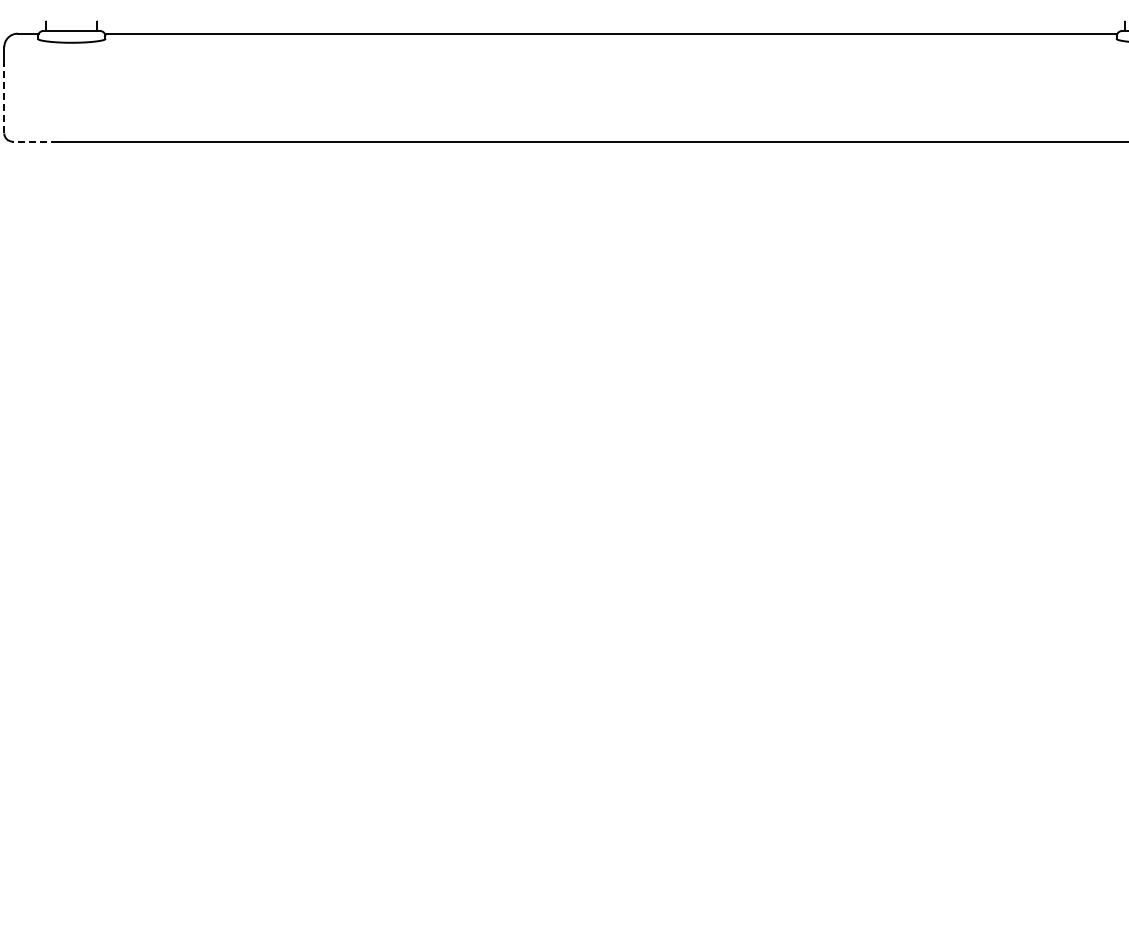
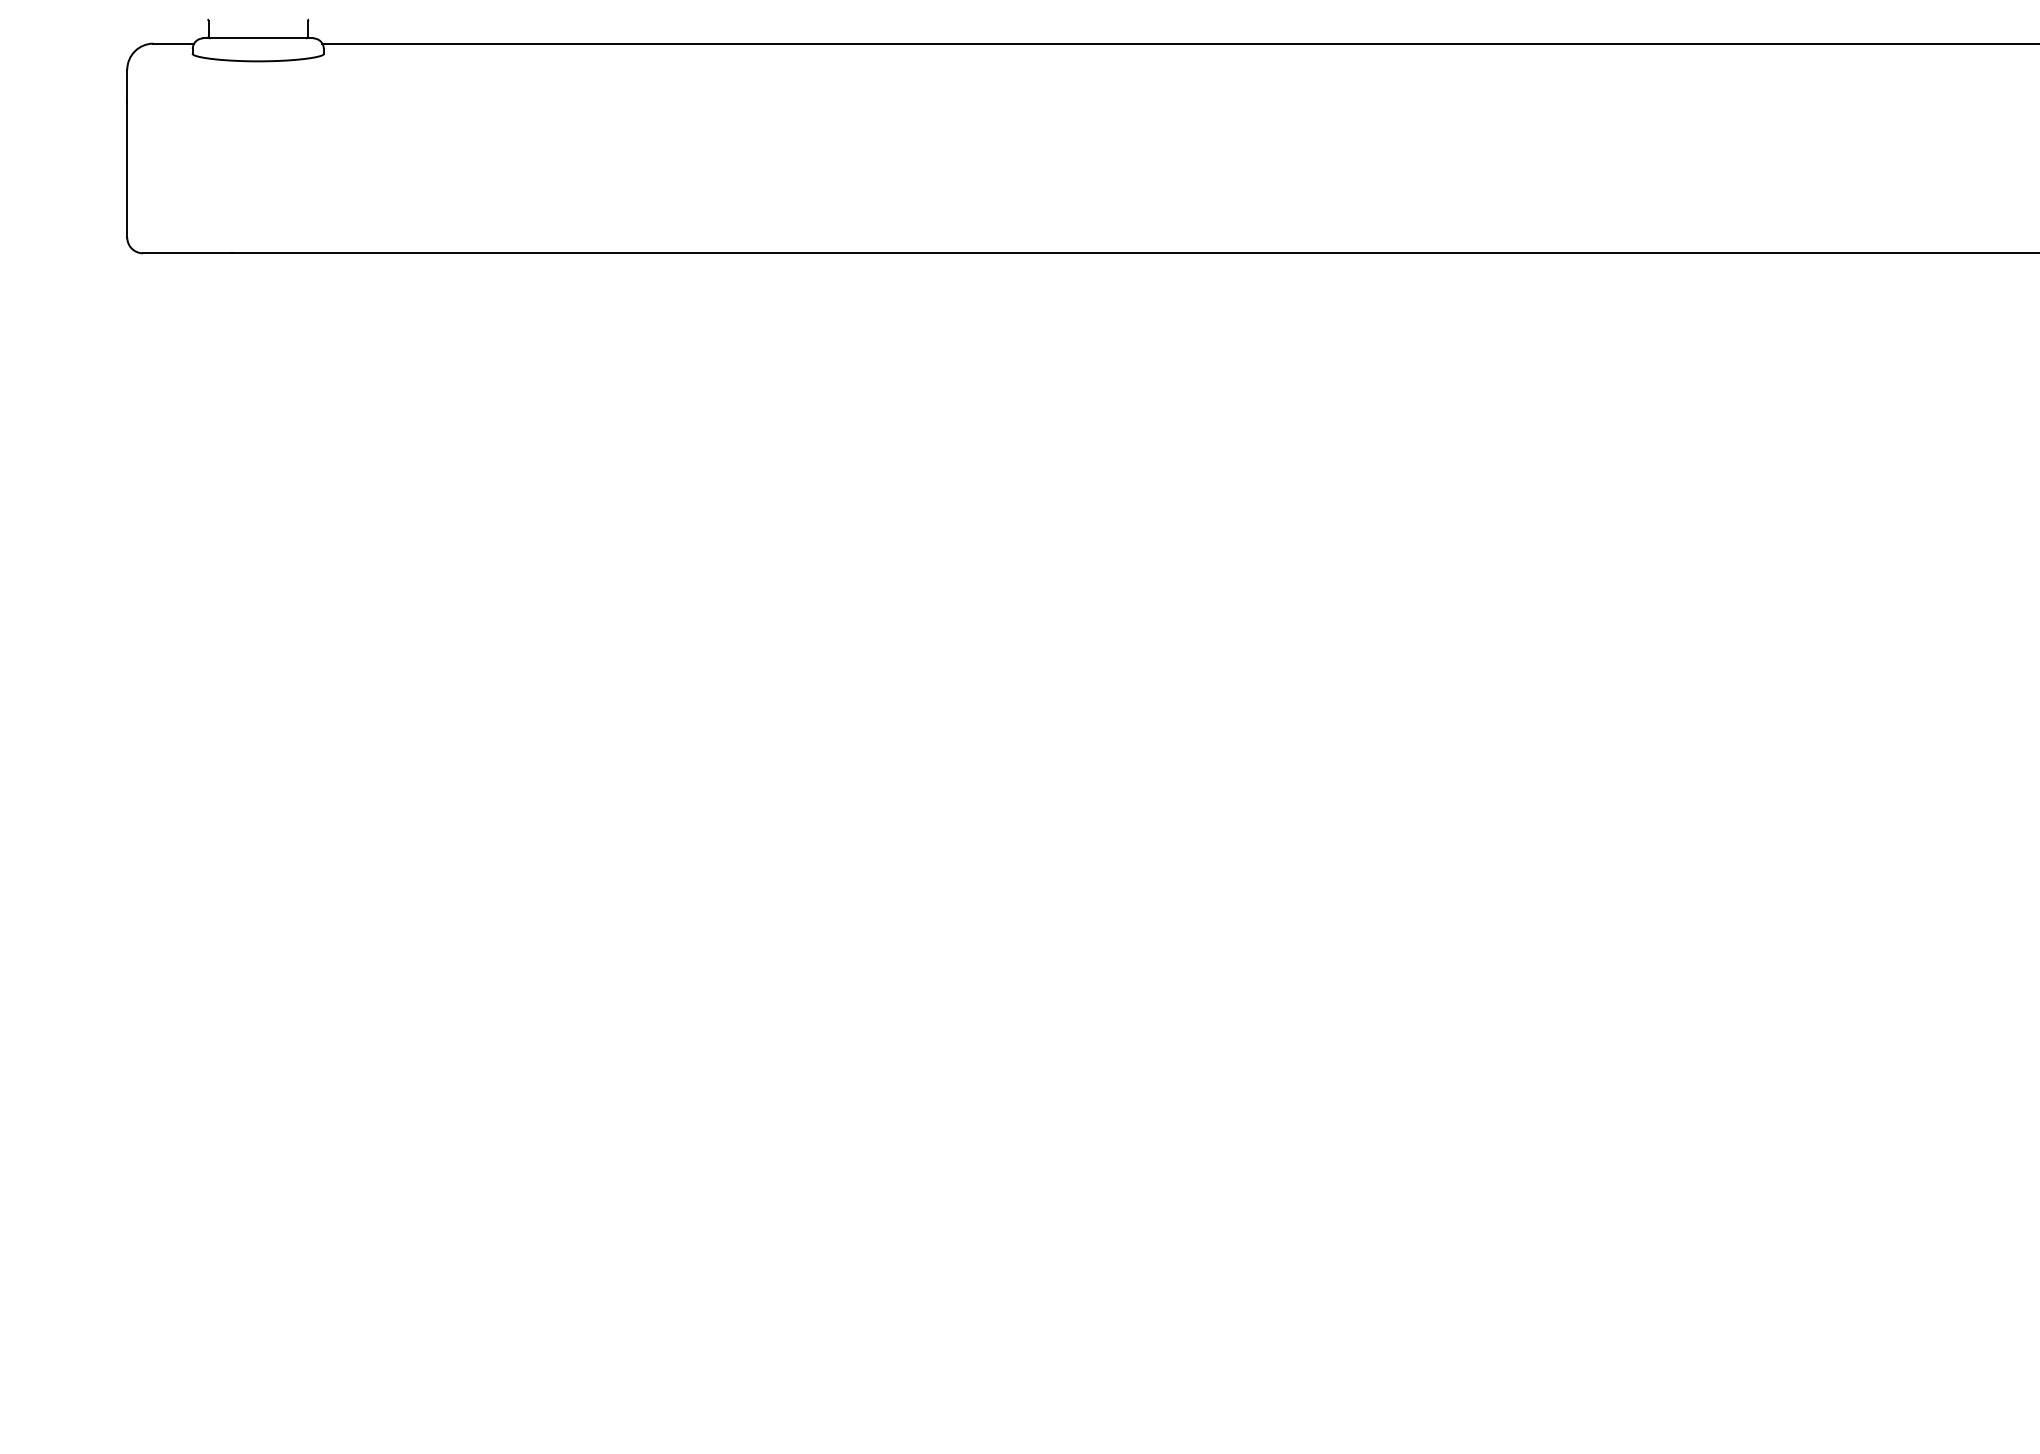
line: (4, 98) -> (127, 169), dashed -> solid
line: (35, 141) -> (187, 253), dashed -> solid

